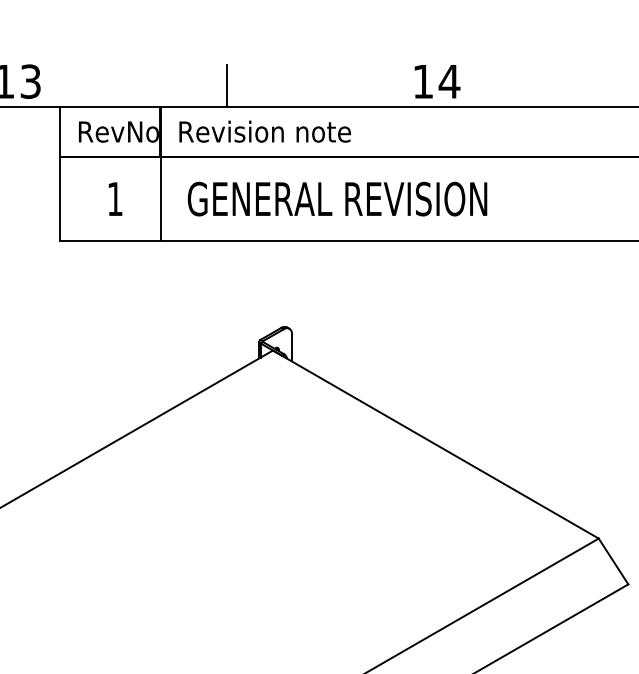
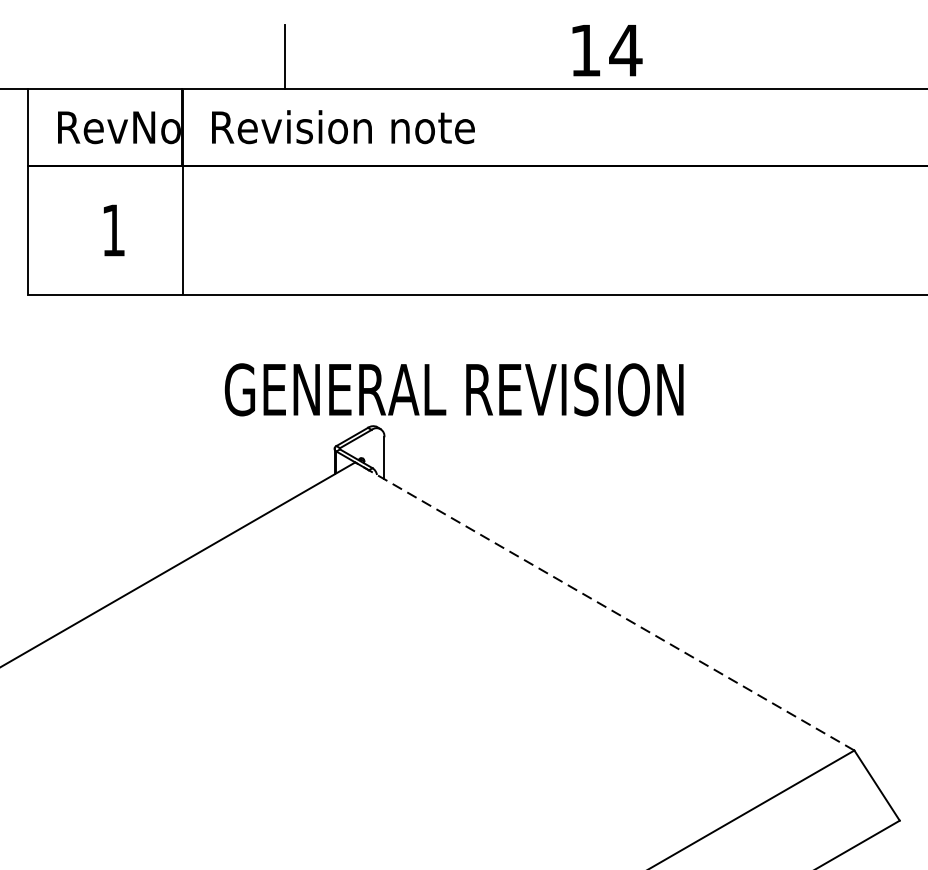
text: (337, 198) -> (454, 388), moved
line: (435, 444) -> (604, 606), solid -> dashed

